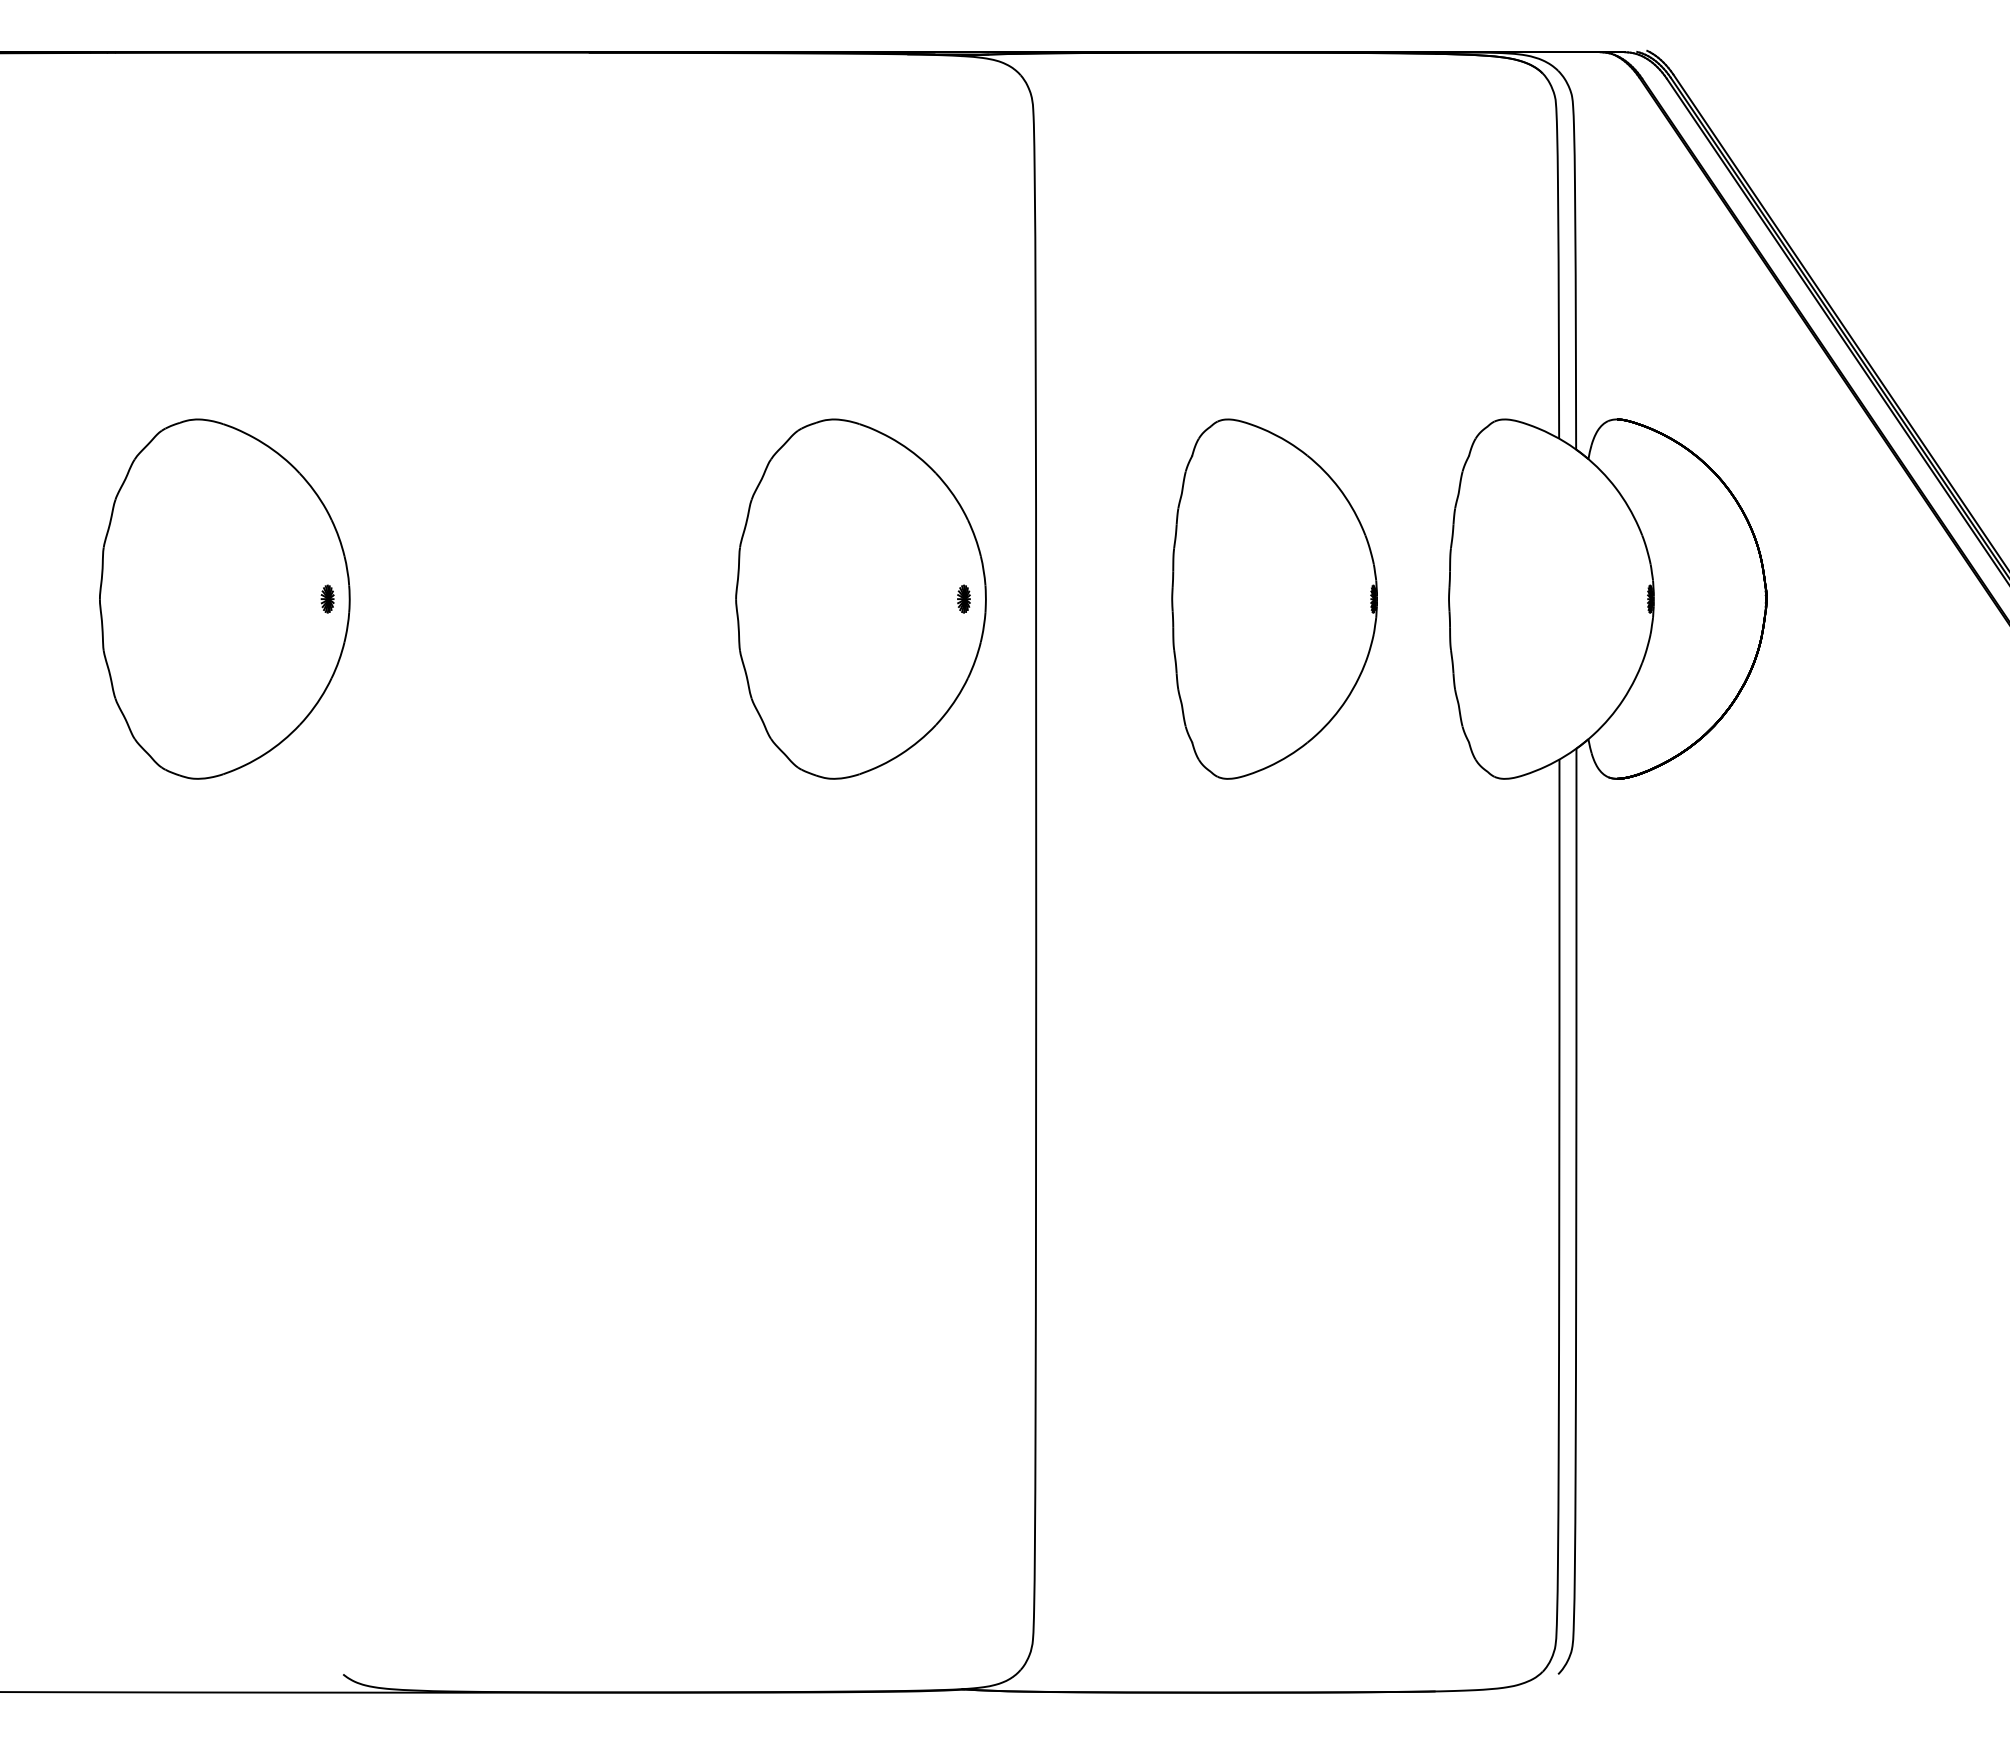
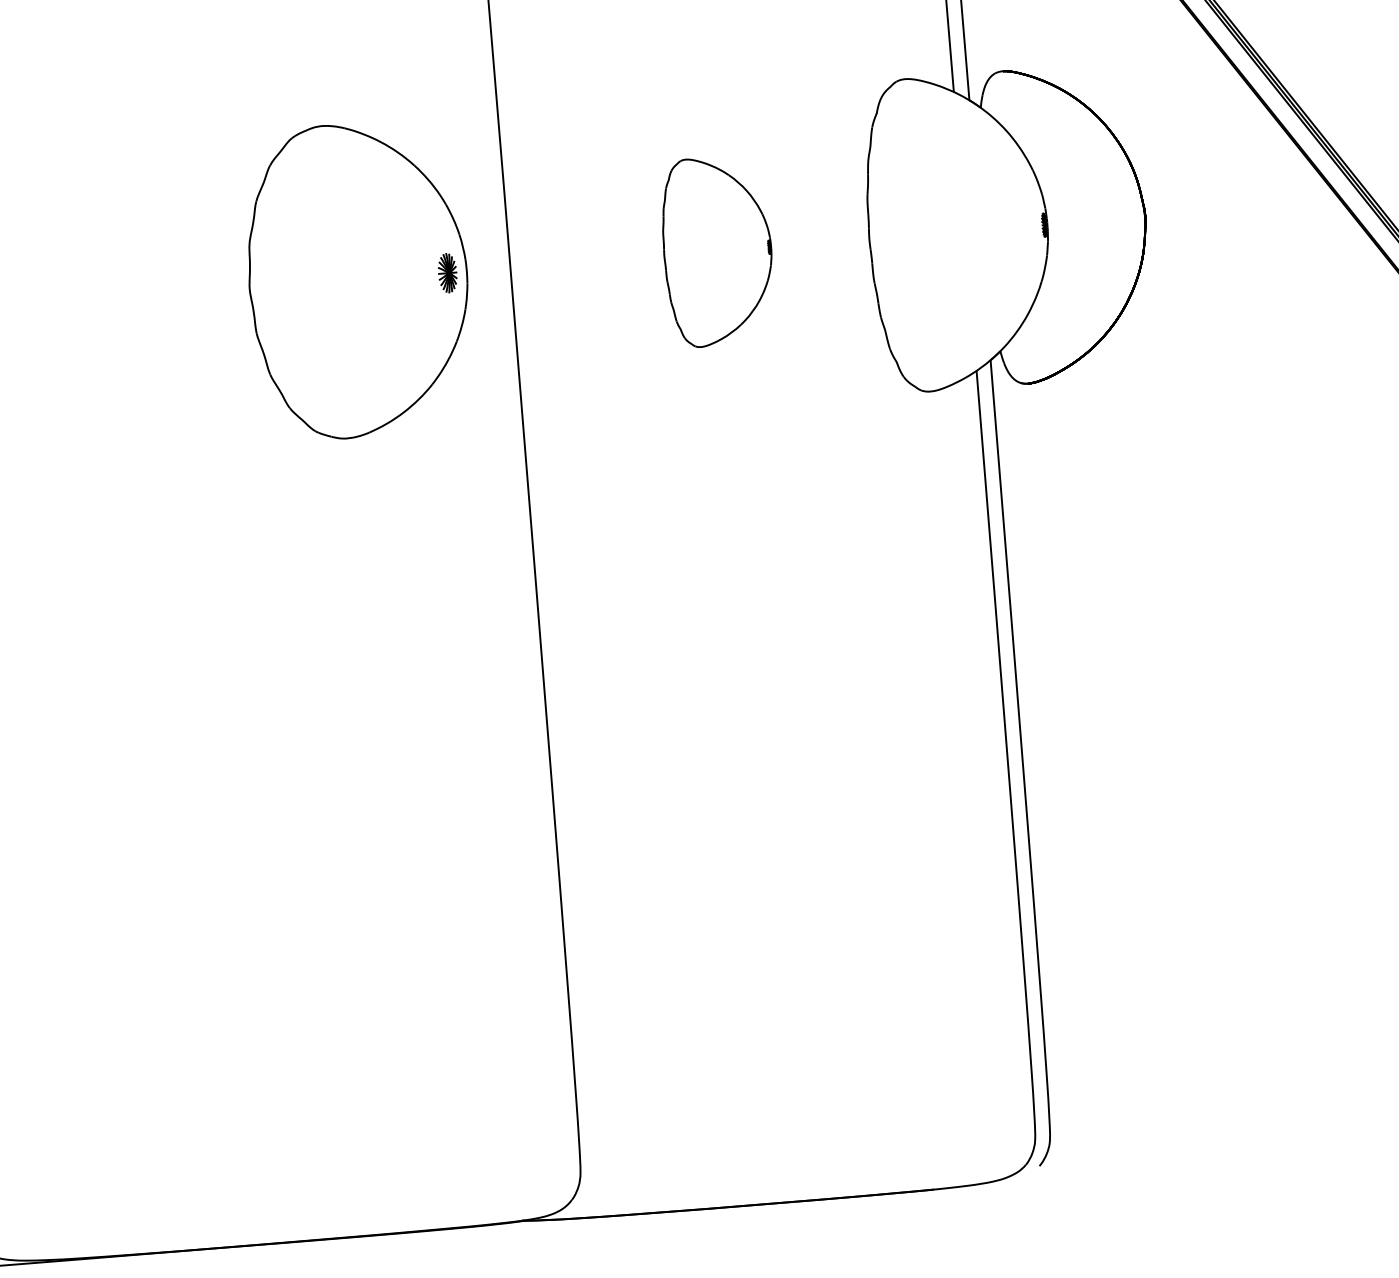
part: (963, 598) -> (447, 272), size x1.6
part: (1274, 598) -> (717, 250), size x0.6

